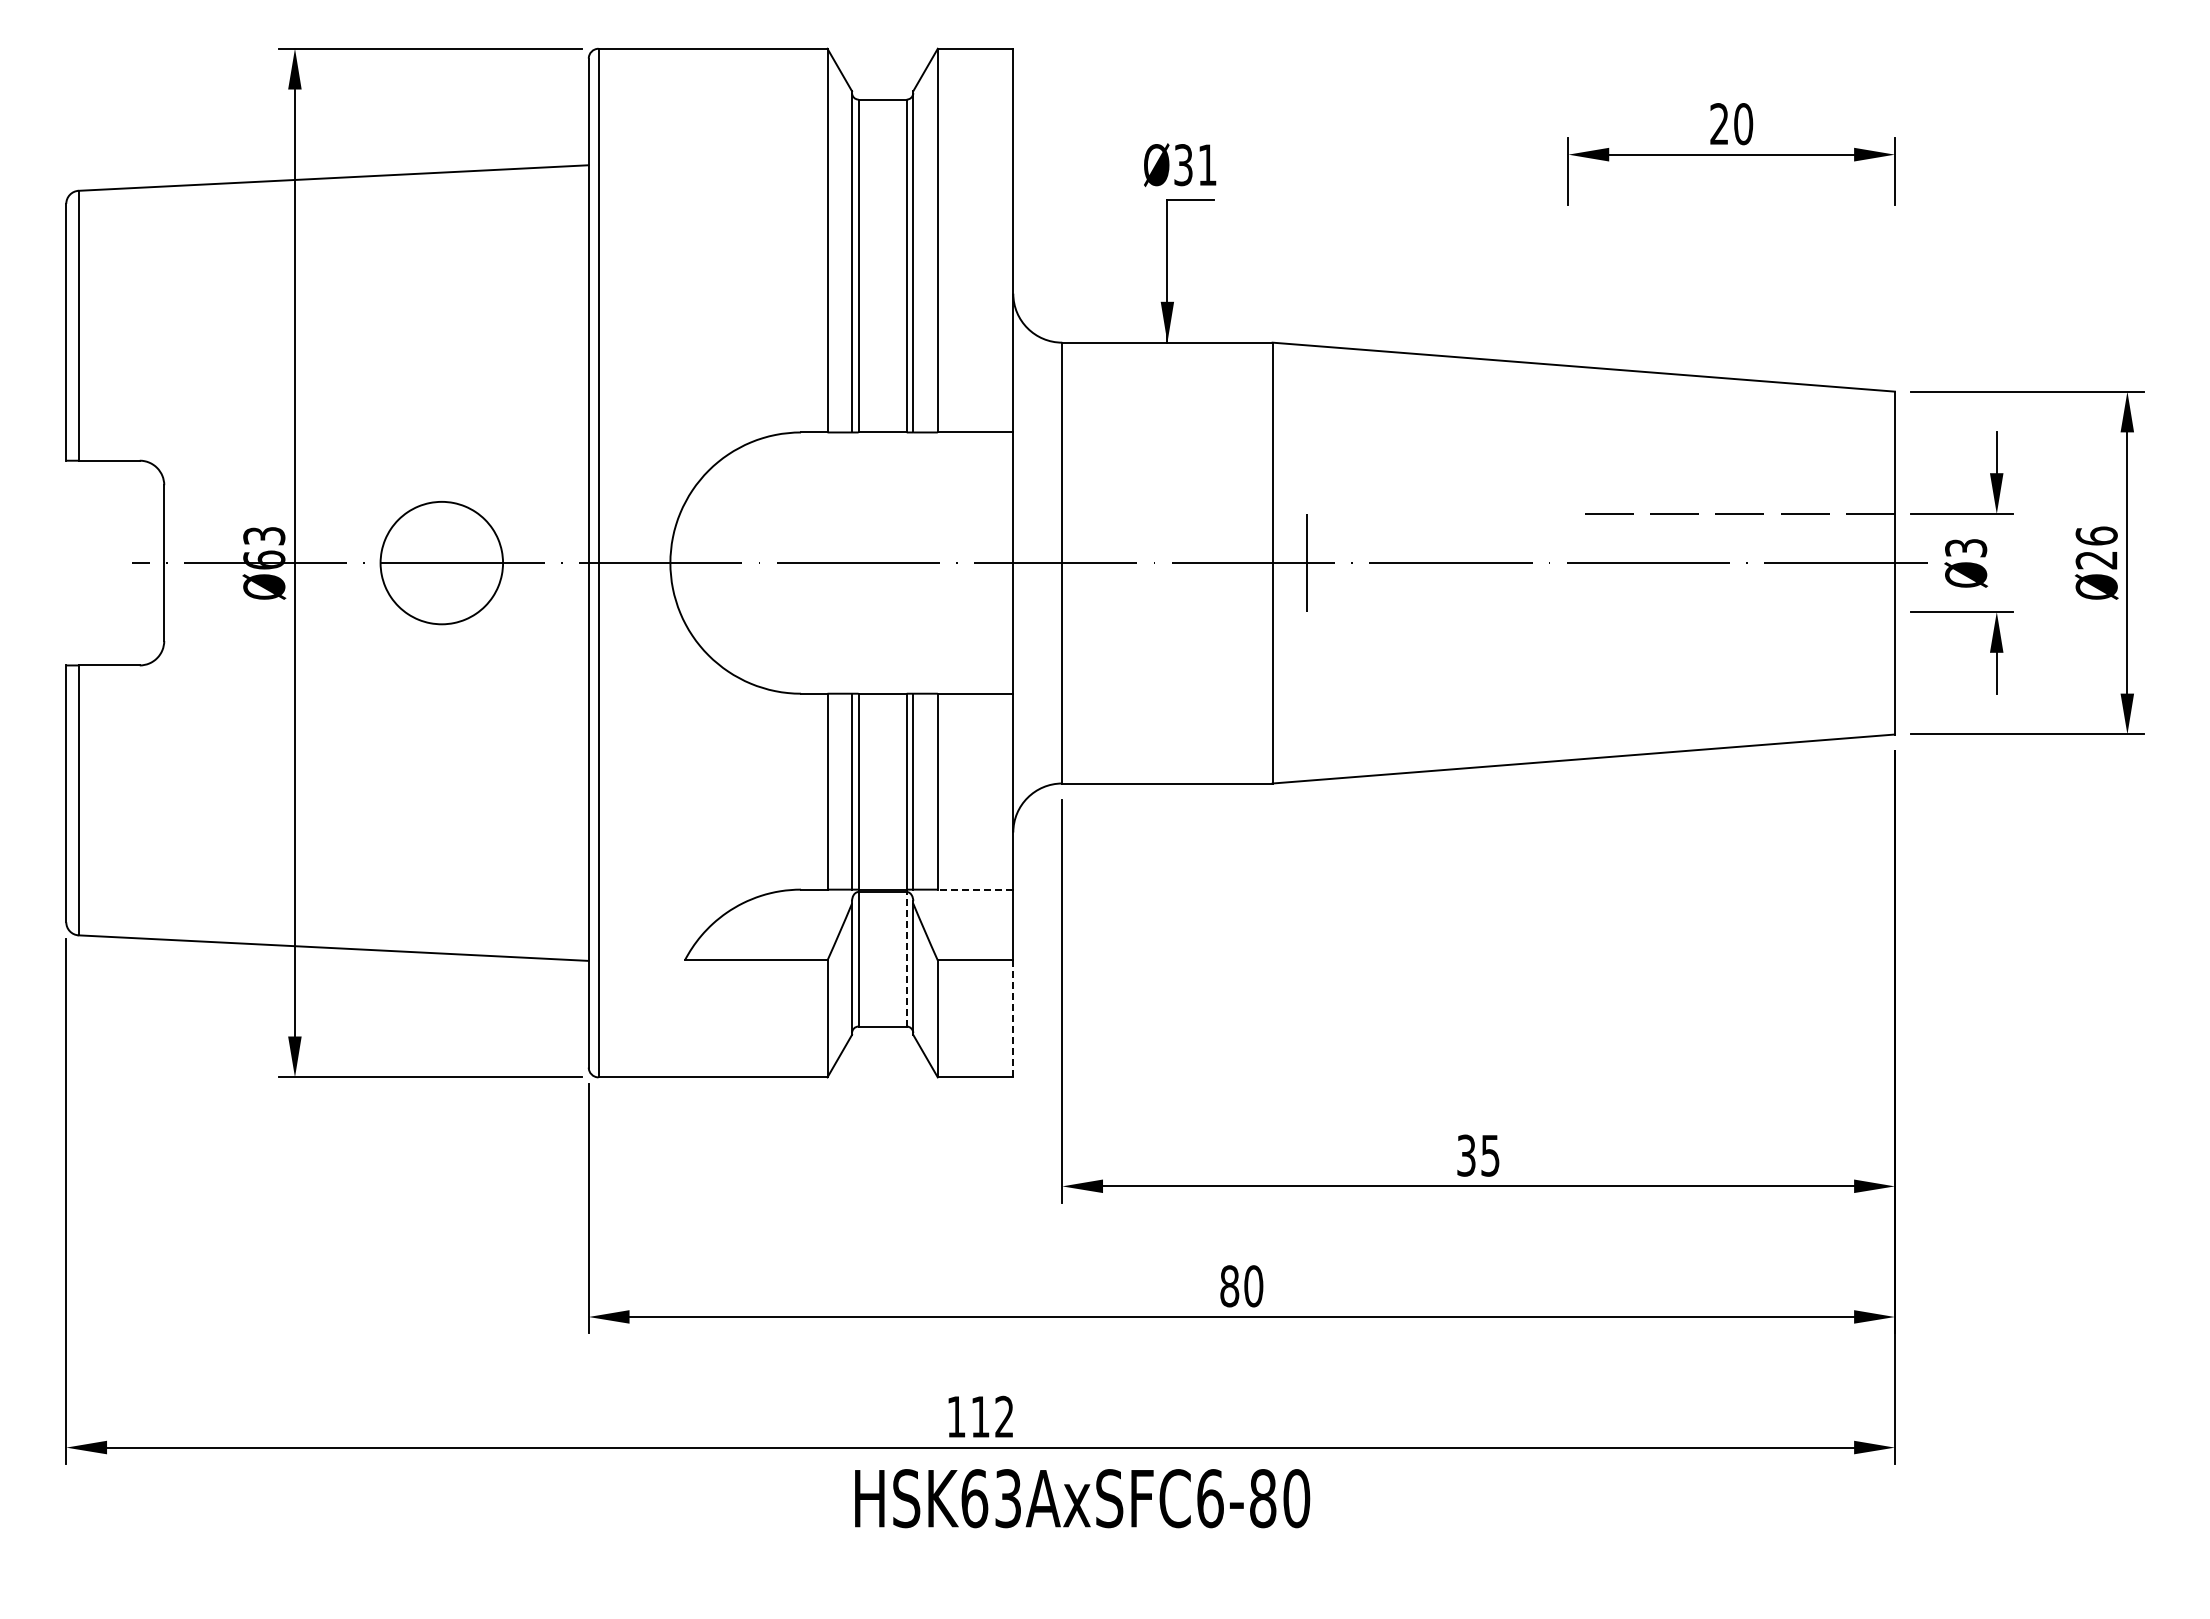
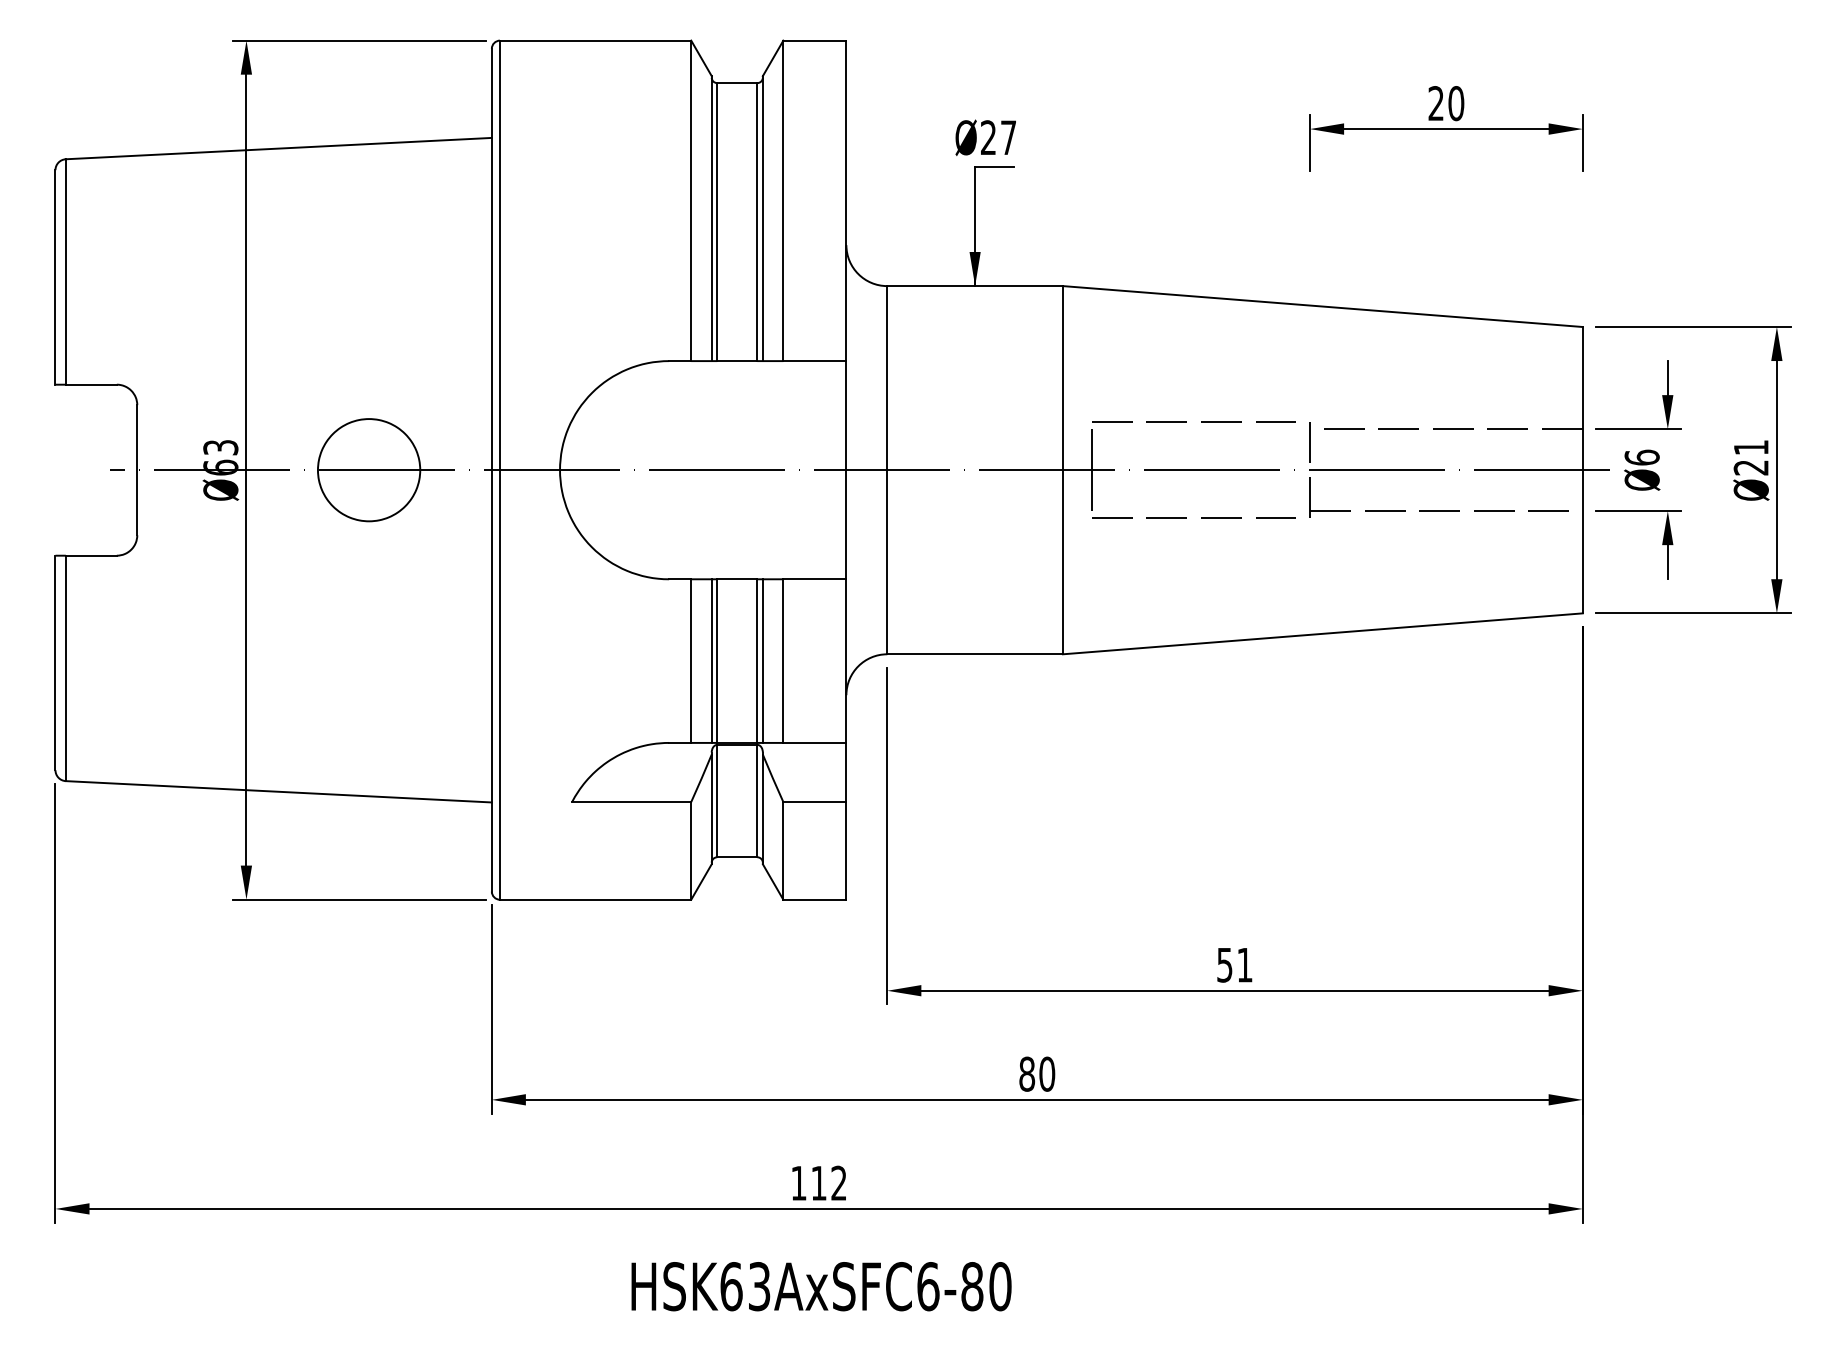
text: (1195, 165) -> (998, 138), Ø31 -> Ø27
line: (1420, 505) -> (1186, 422), added
text: (2096, 535) -> (1751, 447), Ø26 -> Ø21
text: (1966, 547) -> (1642, 457), Ø3 -> Ø6
part: (1722, 611) -> (1438, 510), added
line: (1420, 619) -> (1186, 517), added
line: (975, 889) -> (814, 742), dashed -> solid
line: (906, 958) -> (757, 800), dashed -> solid
line: (1013, 1018) -> (846, 850), dashed -> solid
text: (1478, 1155) -> (1234, 964), 35 -> 51
text: (1082, 1498) -> (821, 1286), moved

